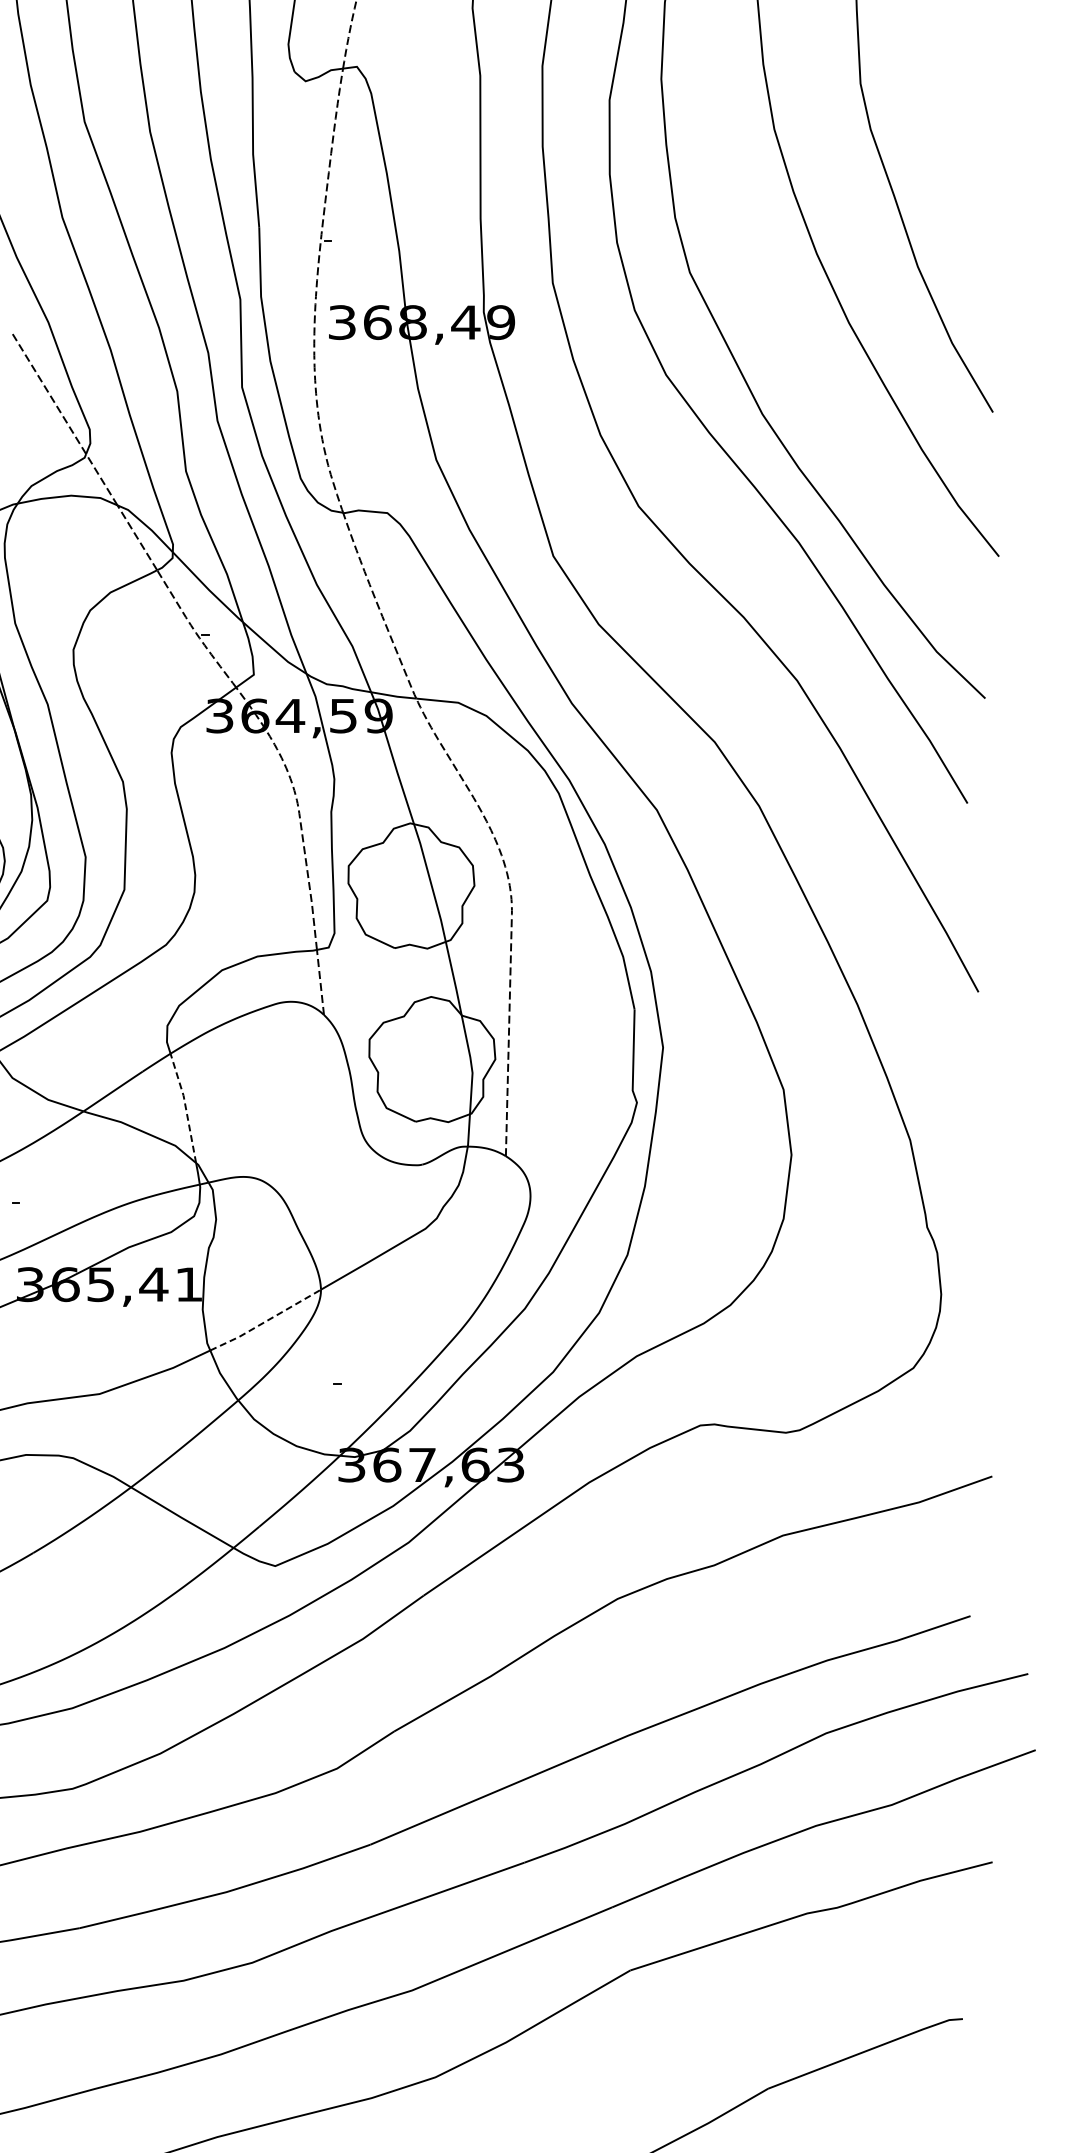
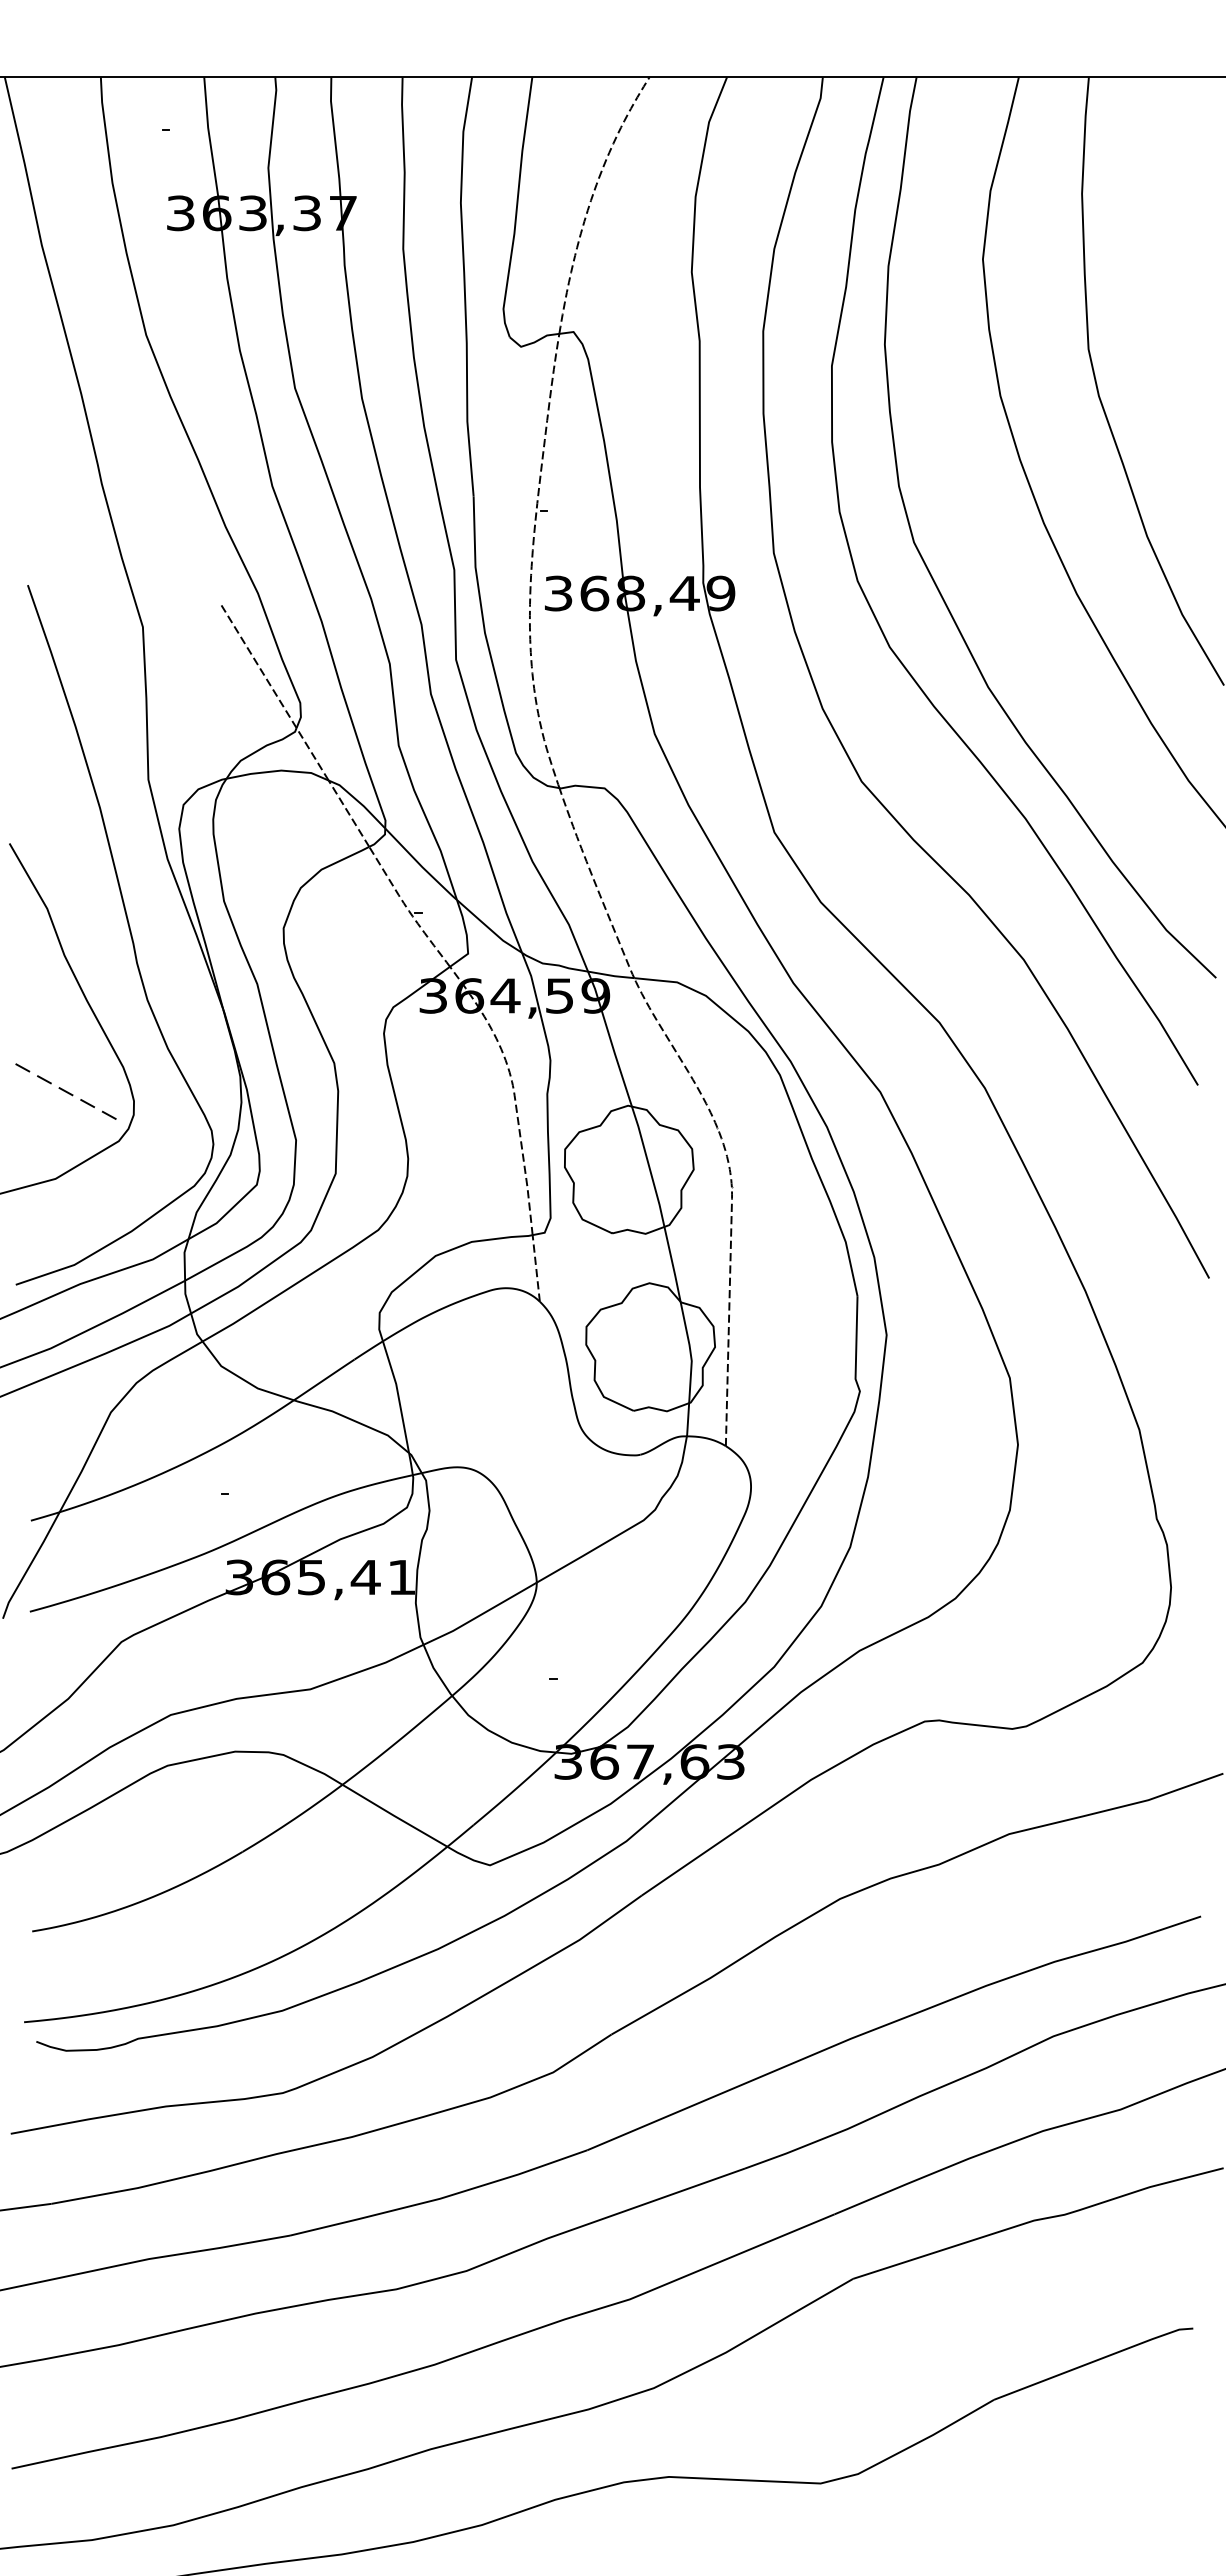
line: (185, 1106) -> (398, 1395), dashed -> solid
line: (266, 1320) -> (481, 1614), dashed -> solid

